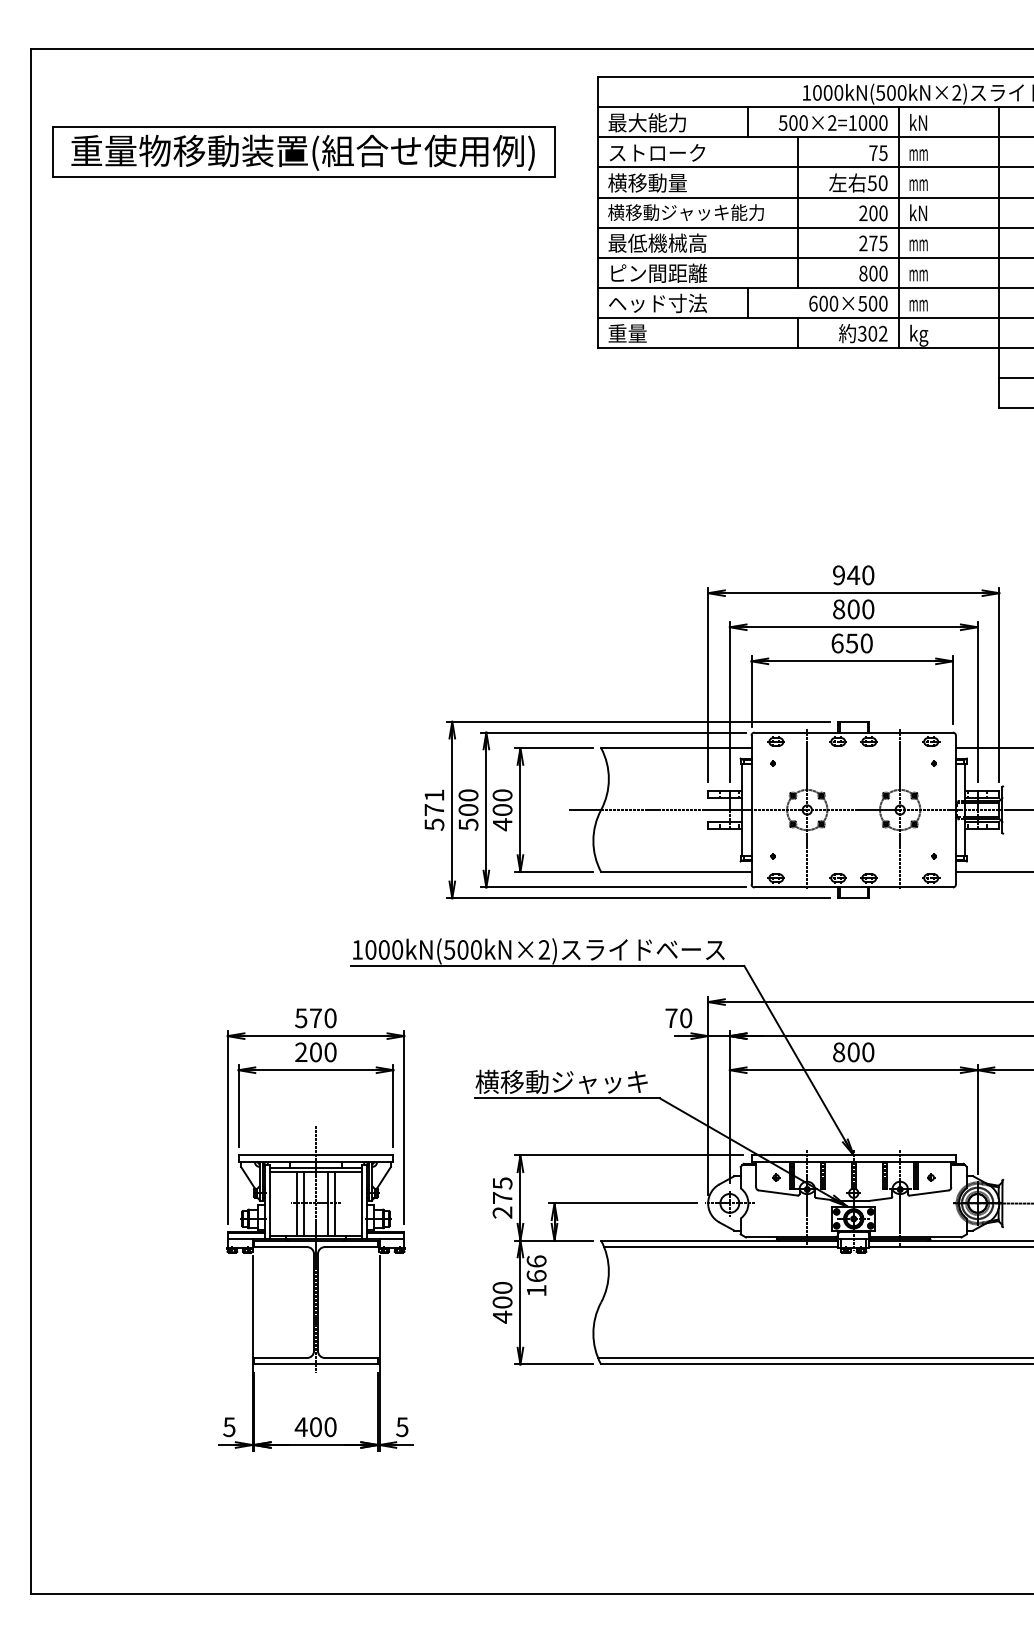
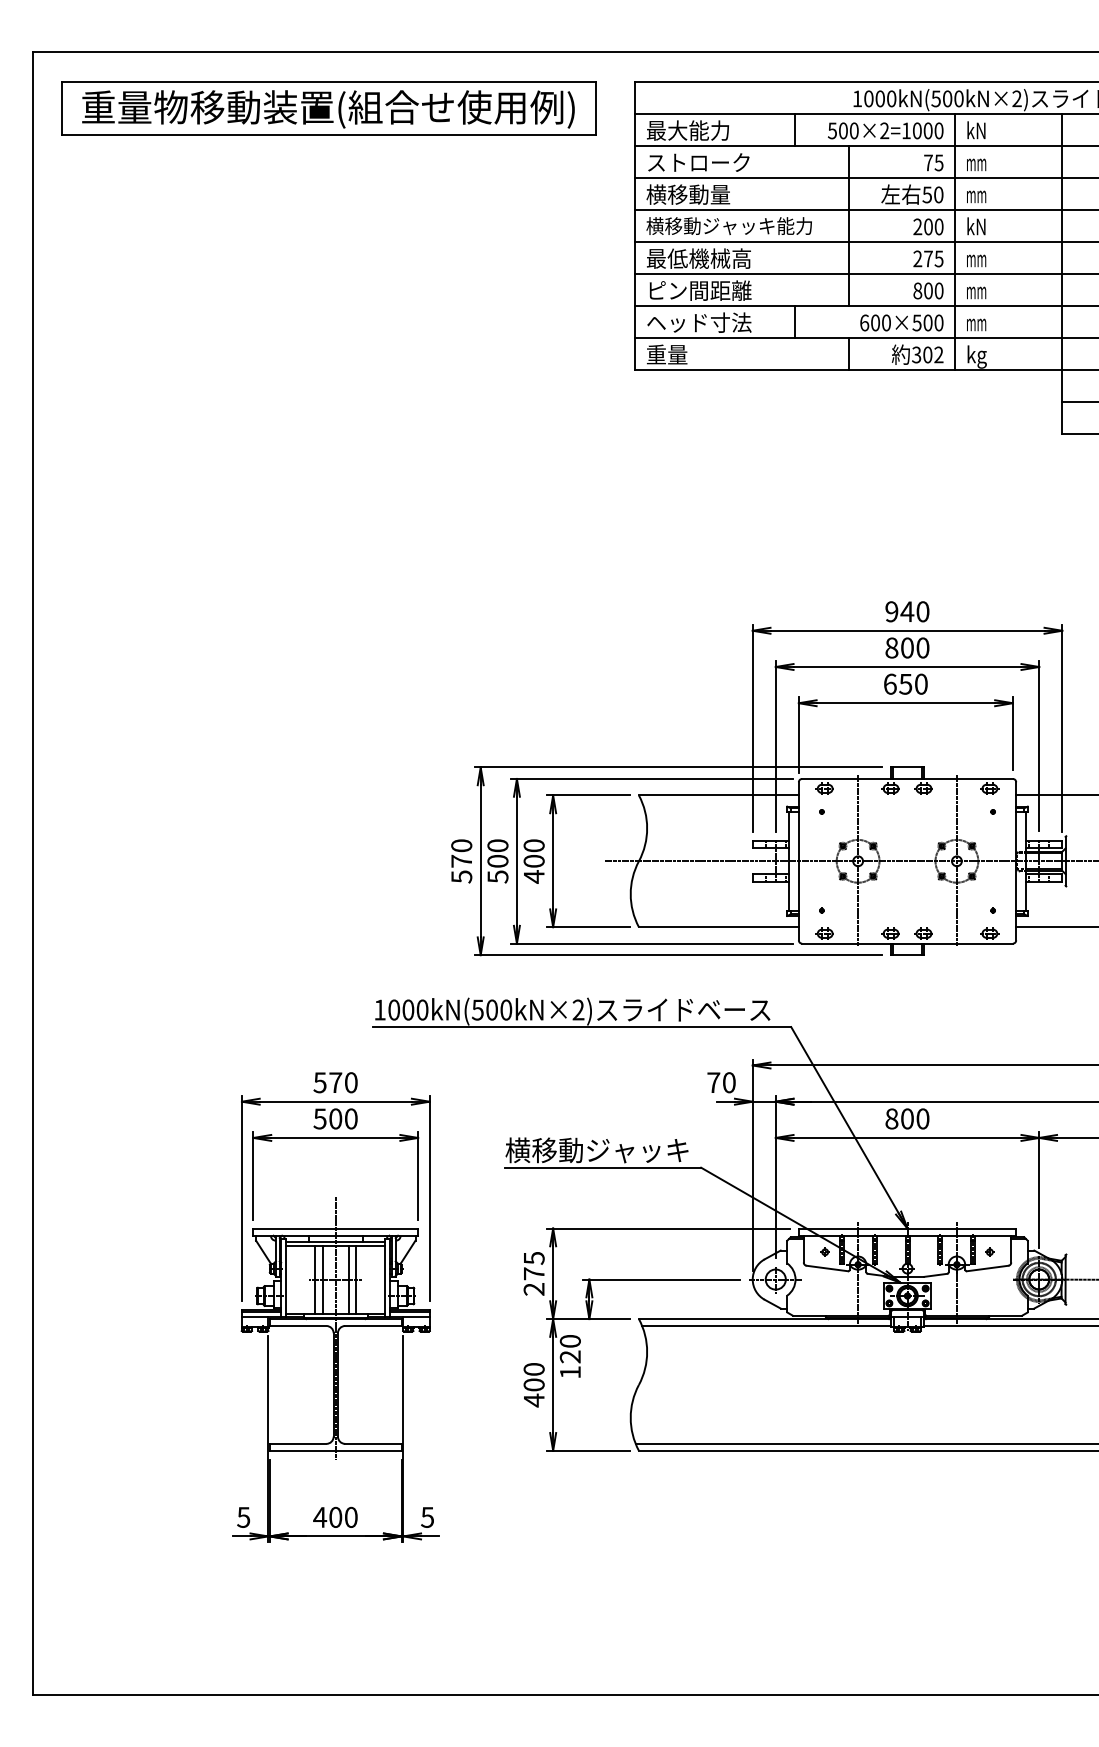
part: (303, 151) -> (328, 107), moved
text: (434, 795) -> (461, 845), 571 -> 570
text: (301, 1052) -> (320, 1119), 200 -> 500
text: (536, 1268) -> (570, 1348), 166 -> 120

